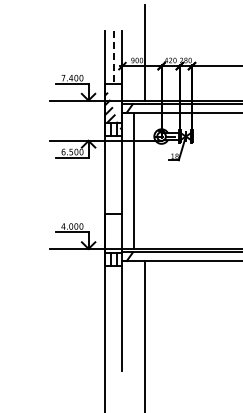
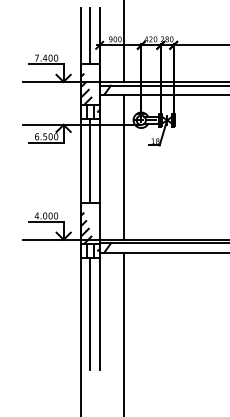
line: (113, 58) -> (90, 37), dashed -> solid
line: (113, 174) -> (90, 160), added
line: (134, 180) -> (124, 167), moved
hatch: (113, 237) -> (90, 227), added
line: (113, 318) -> (90, 313), added

